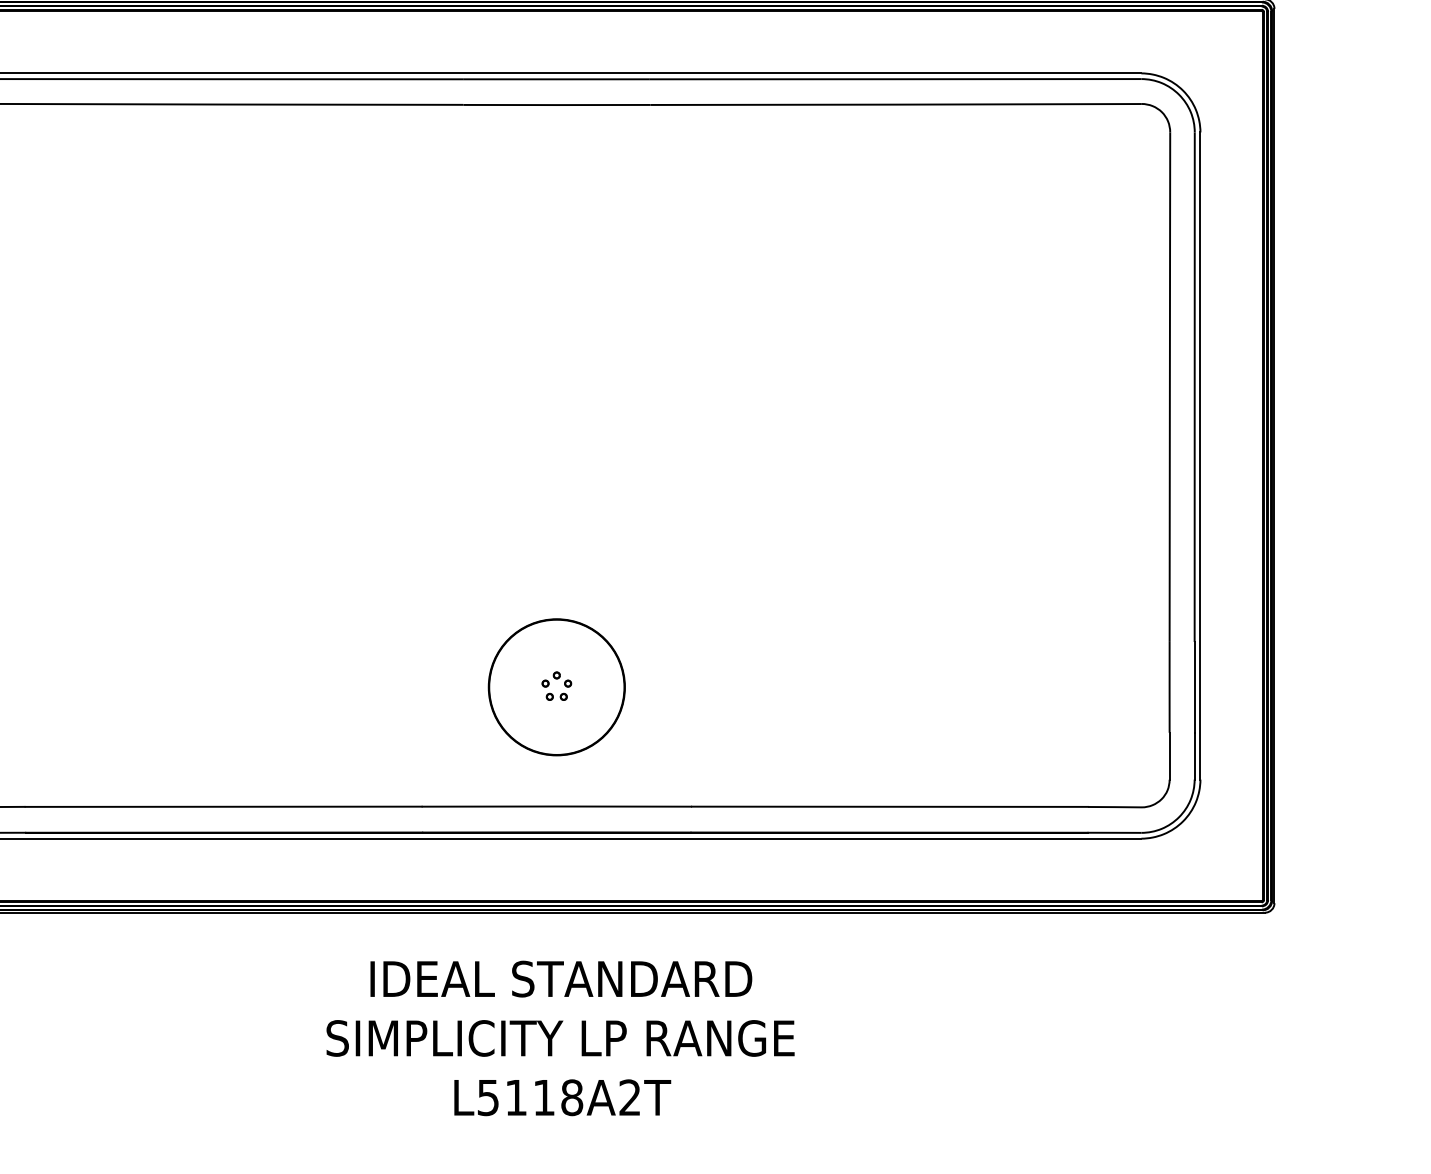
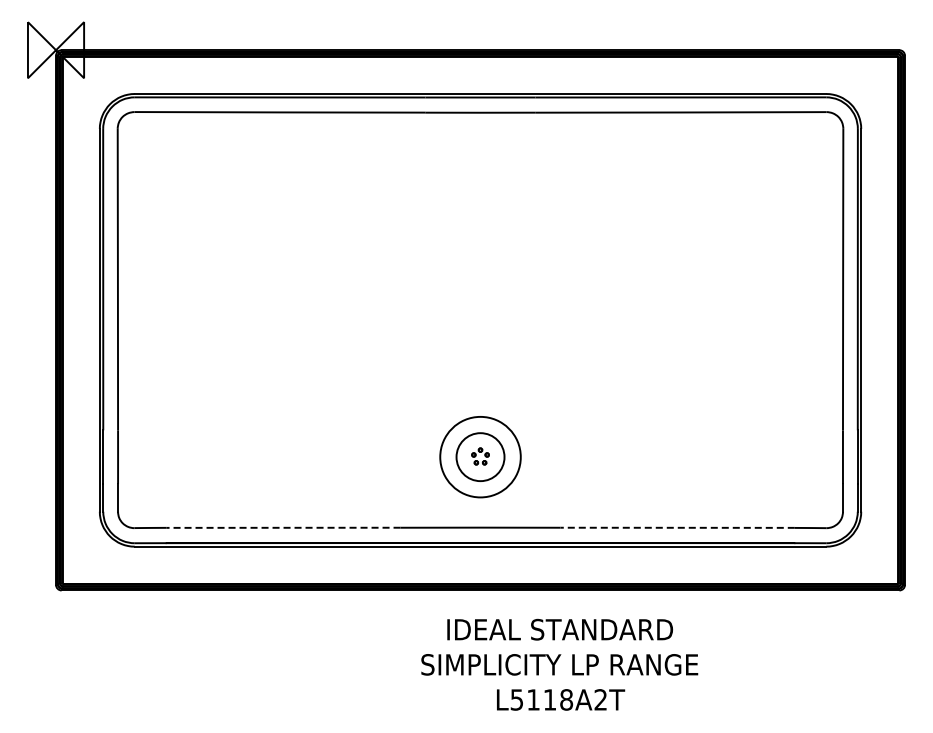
circle: (556, 687) -> (480, 457), size x0.6
line: (222, 806) -> (282, 527), solid -> dashed
line: (889, 806) -> (677, 527), solid -> dashed
text: (560, 1037) -> (559, 664), moved

